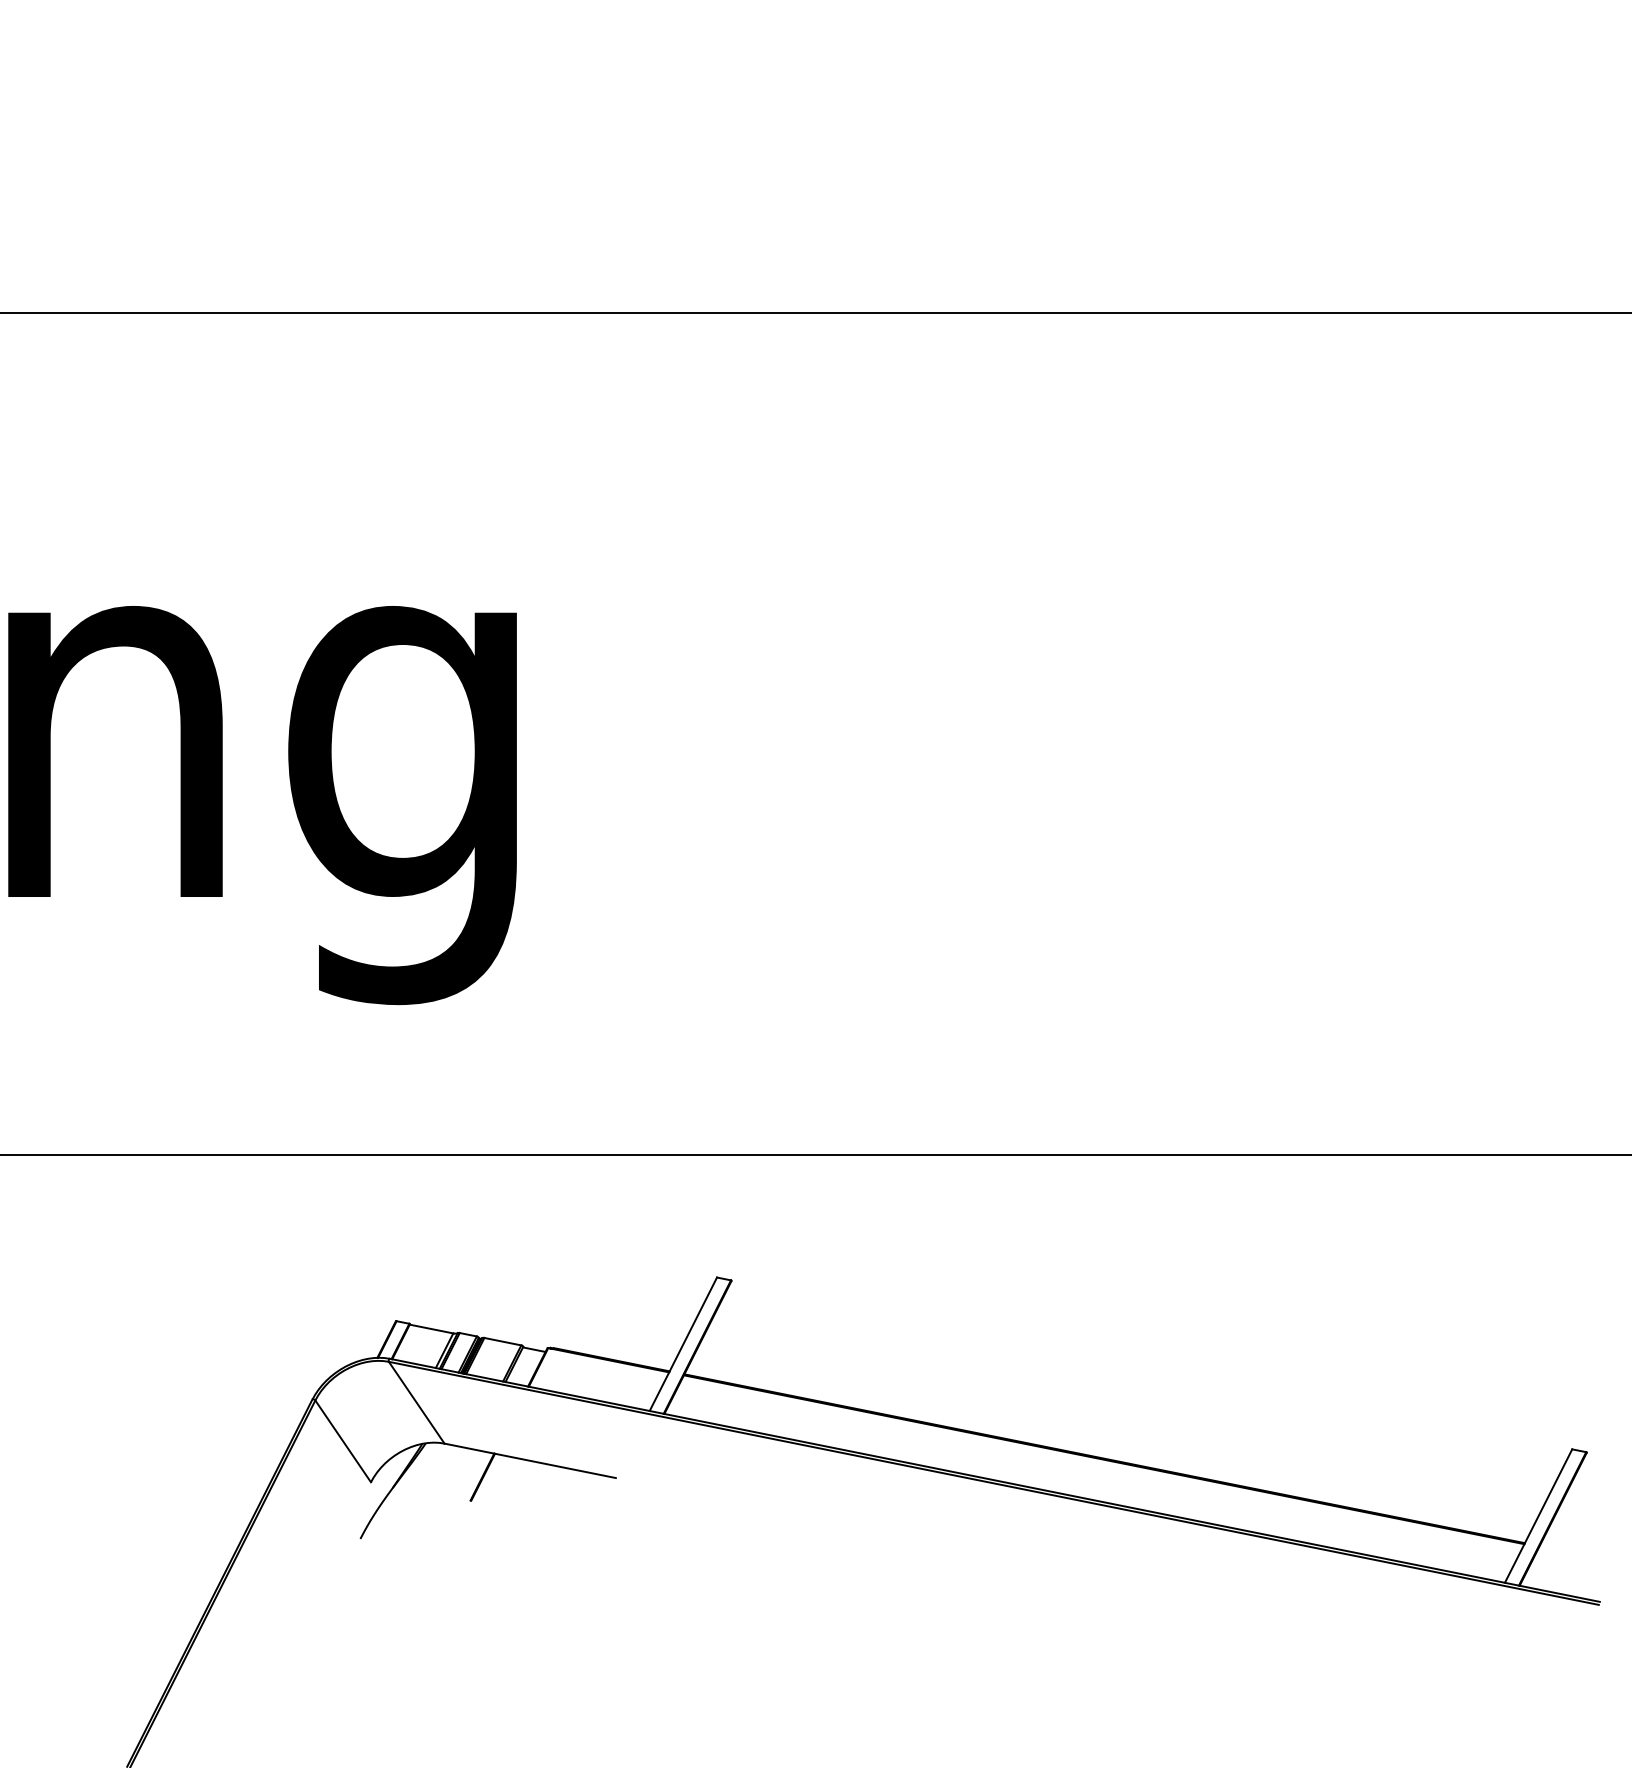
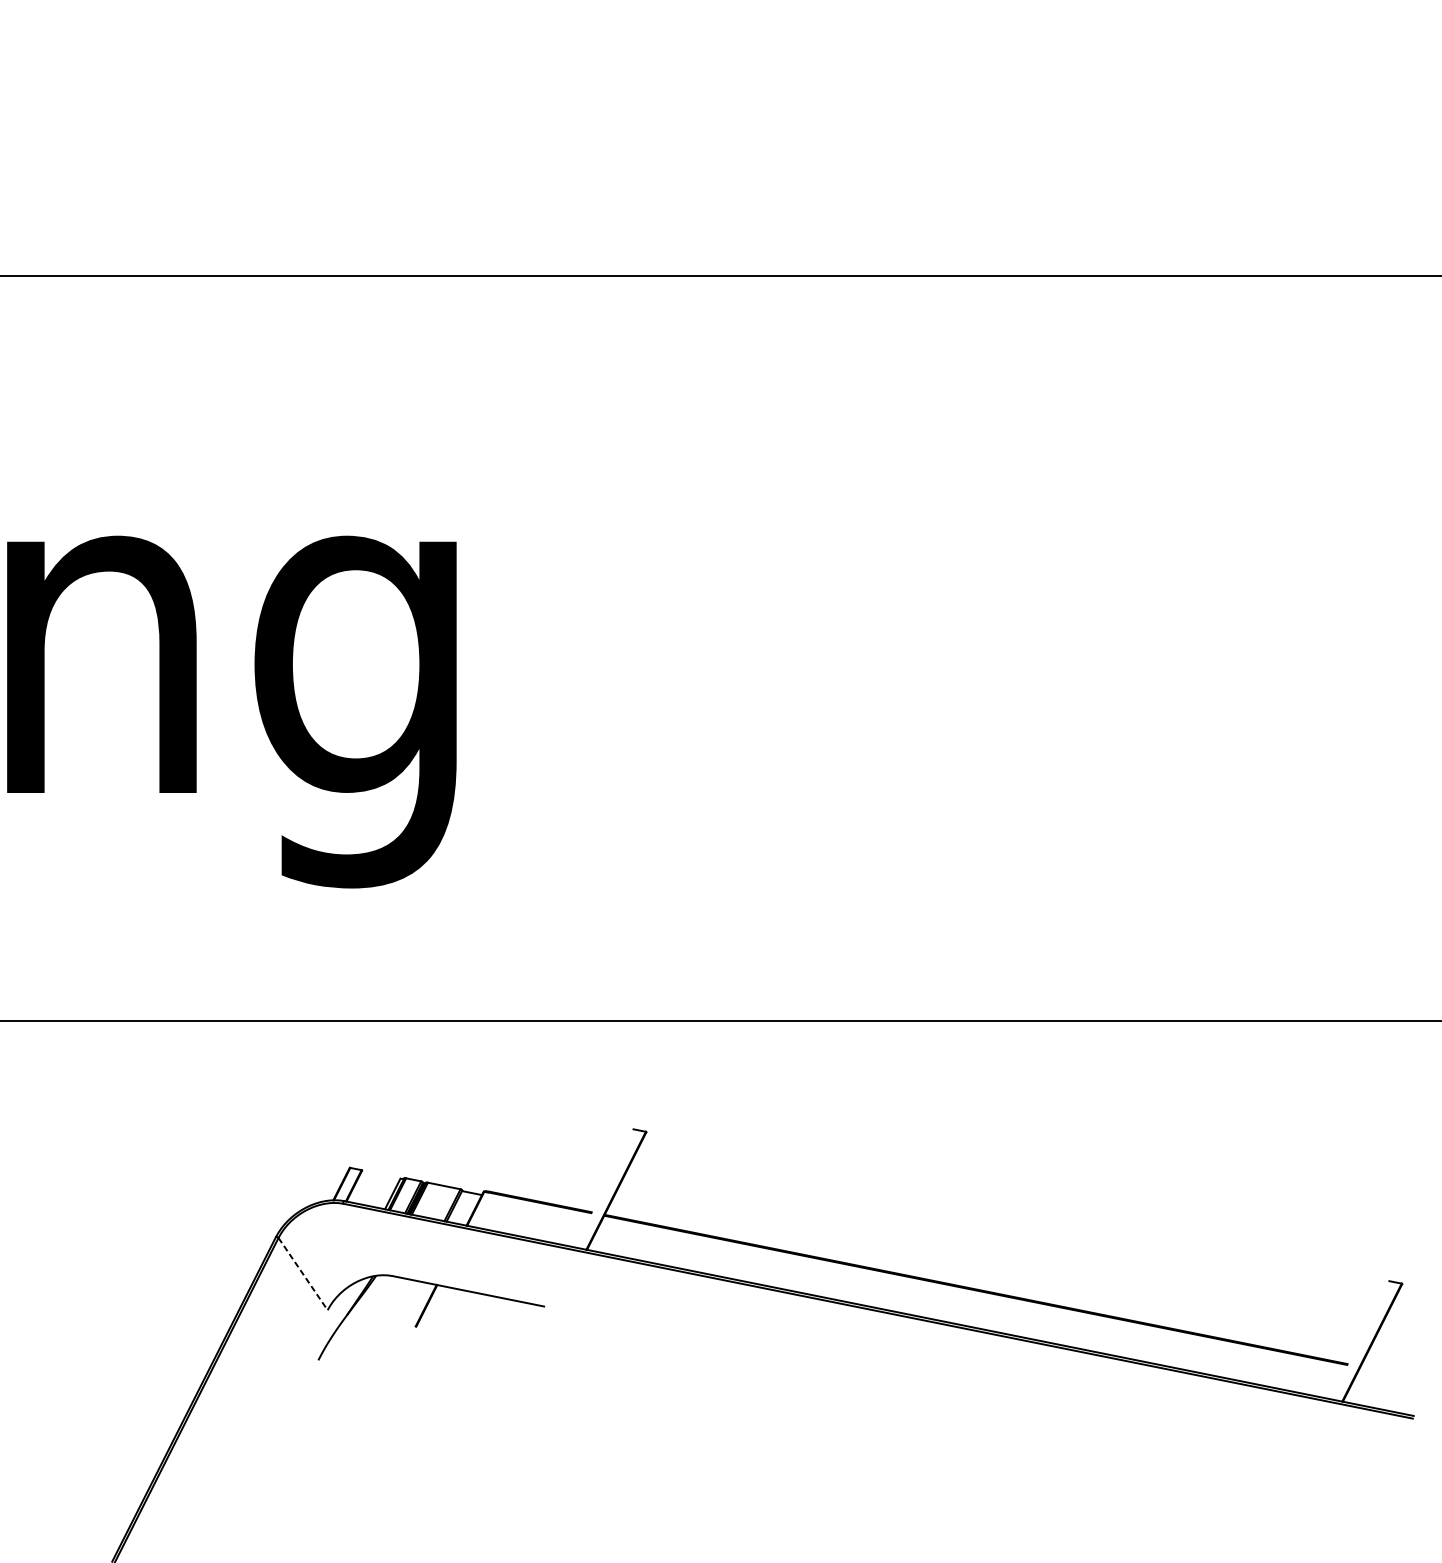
line: (431, 1328) -> (381, 1174), removed
line: (683, 1344) -> (603, 1188), removed
line: (416, 1402) -> (367, 1239), removed
line: (343, 1441) -> (303, 1274), solid -> dashed
line: (1538, 1515) -> (1359, 1339), removed

